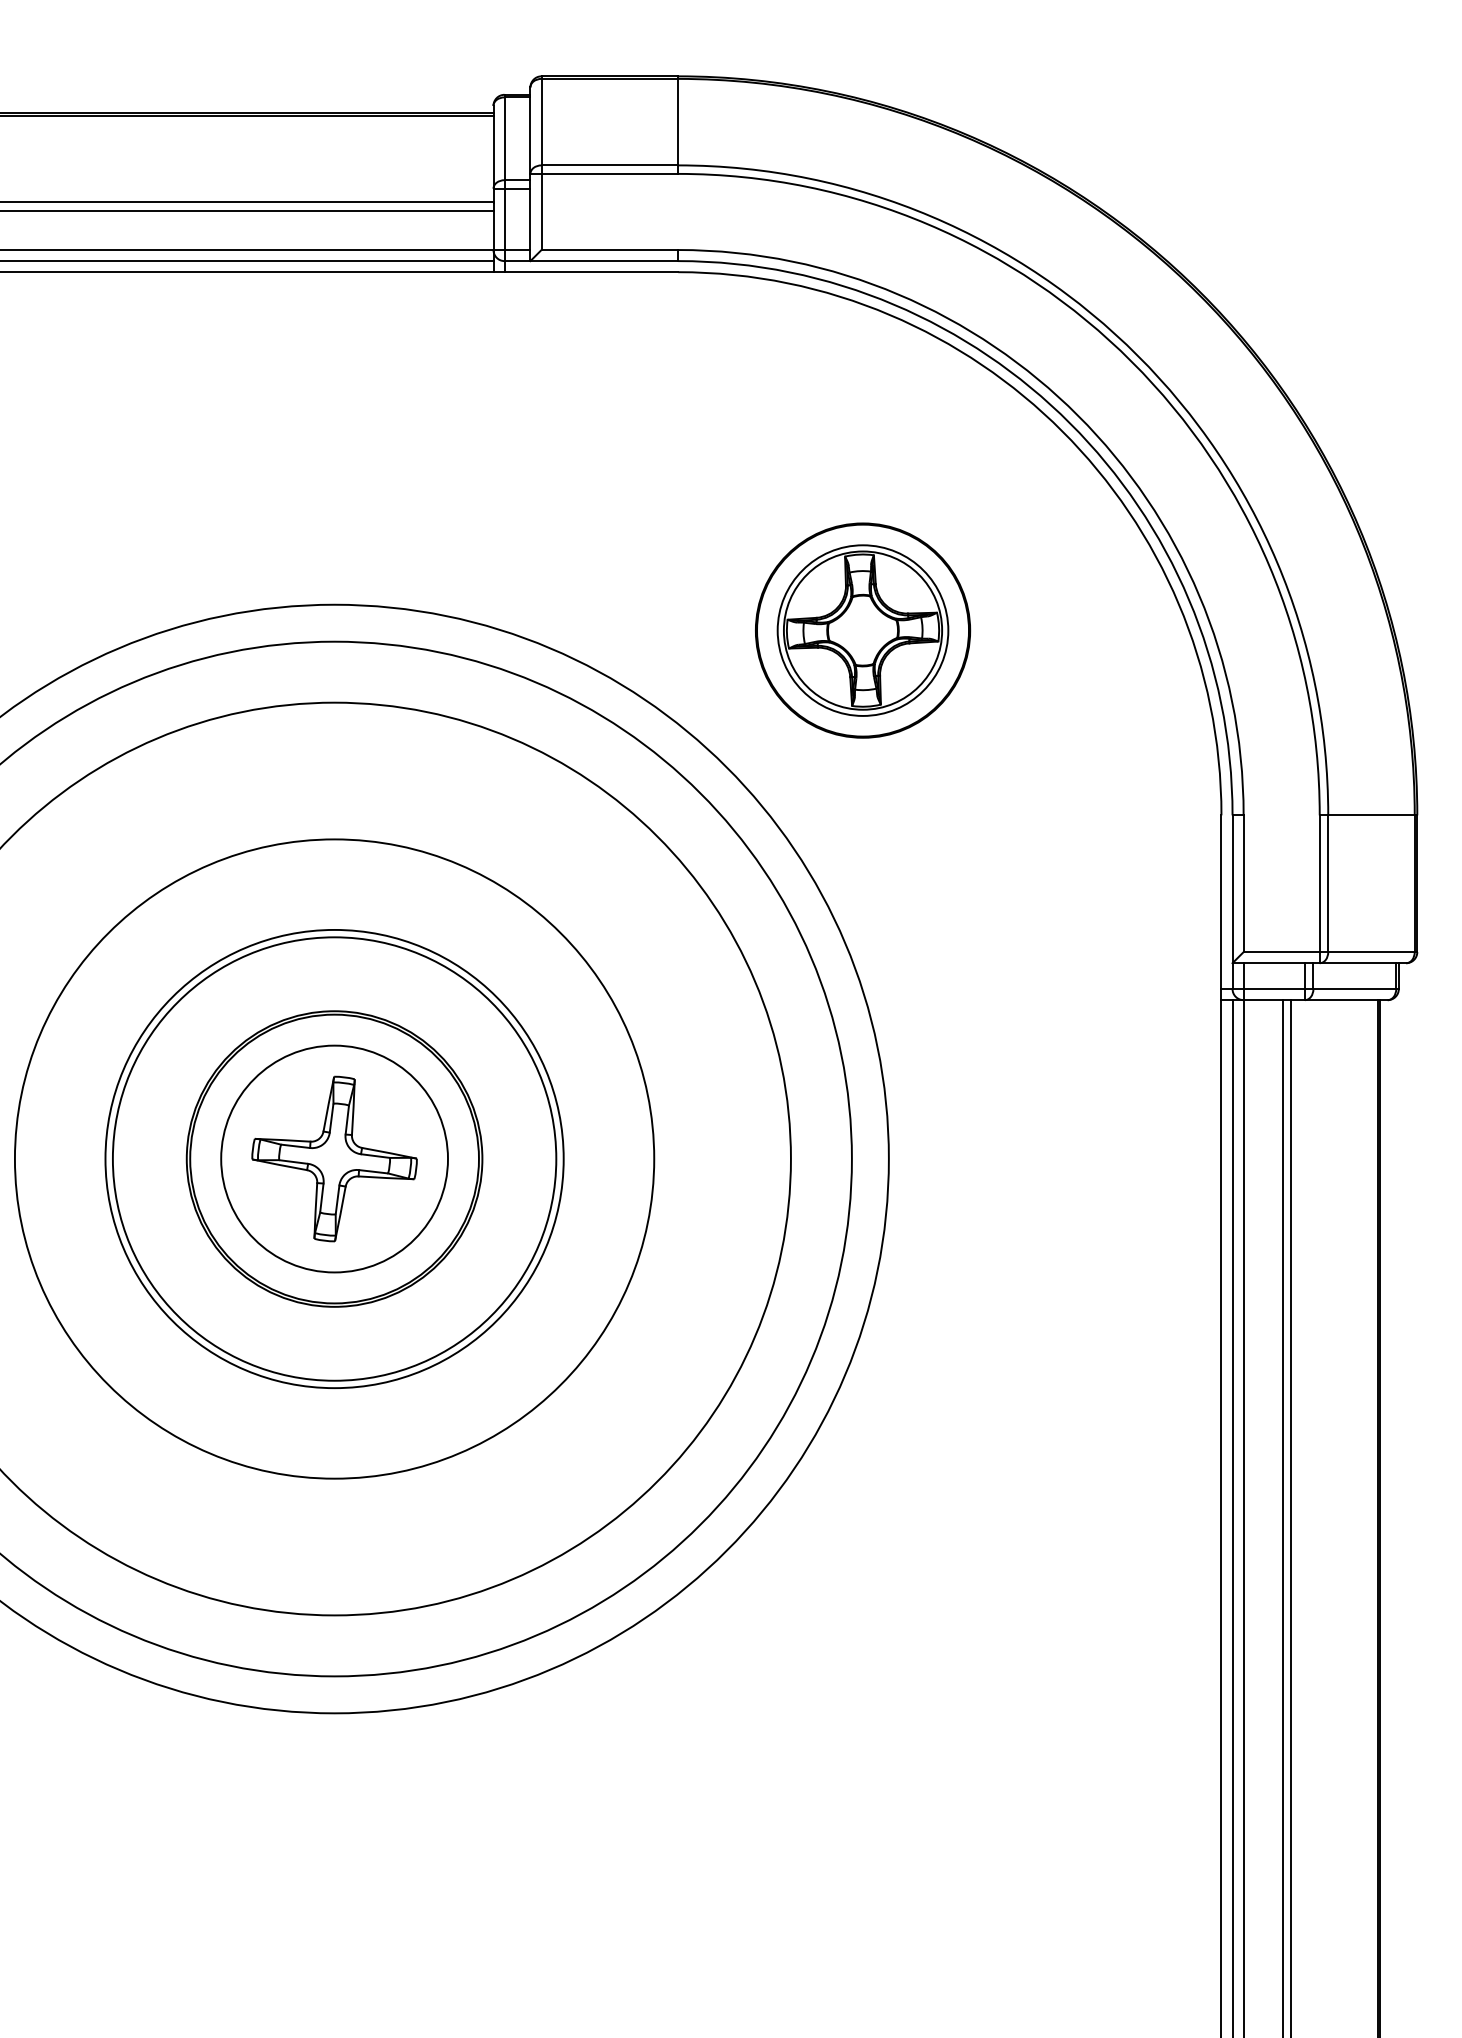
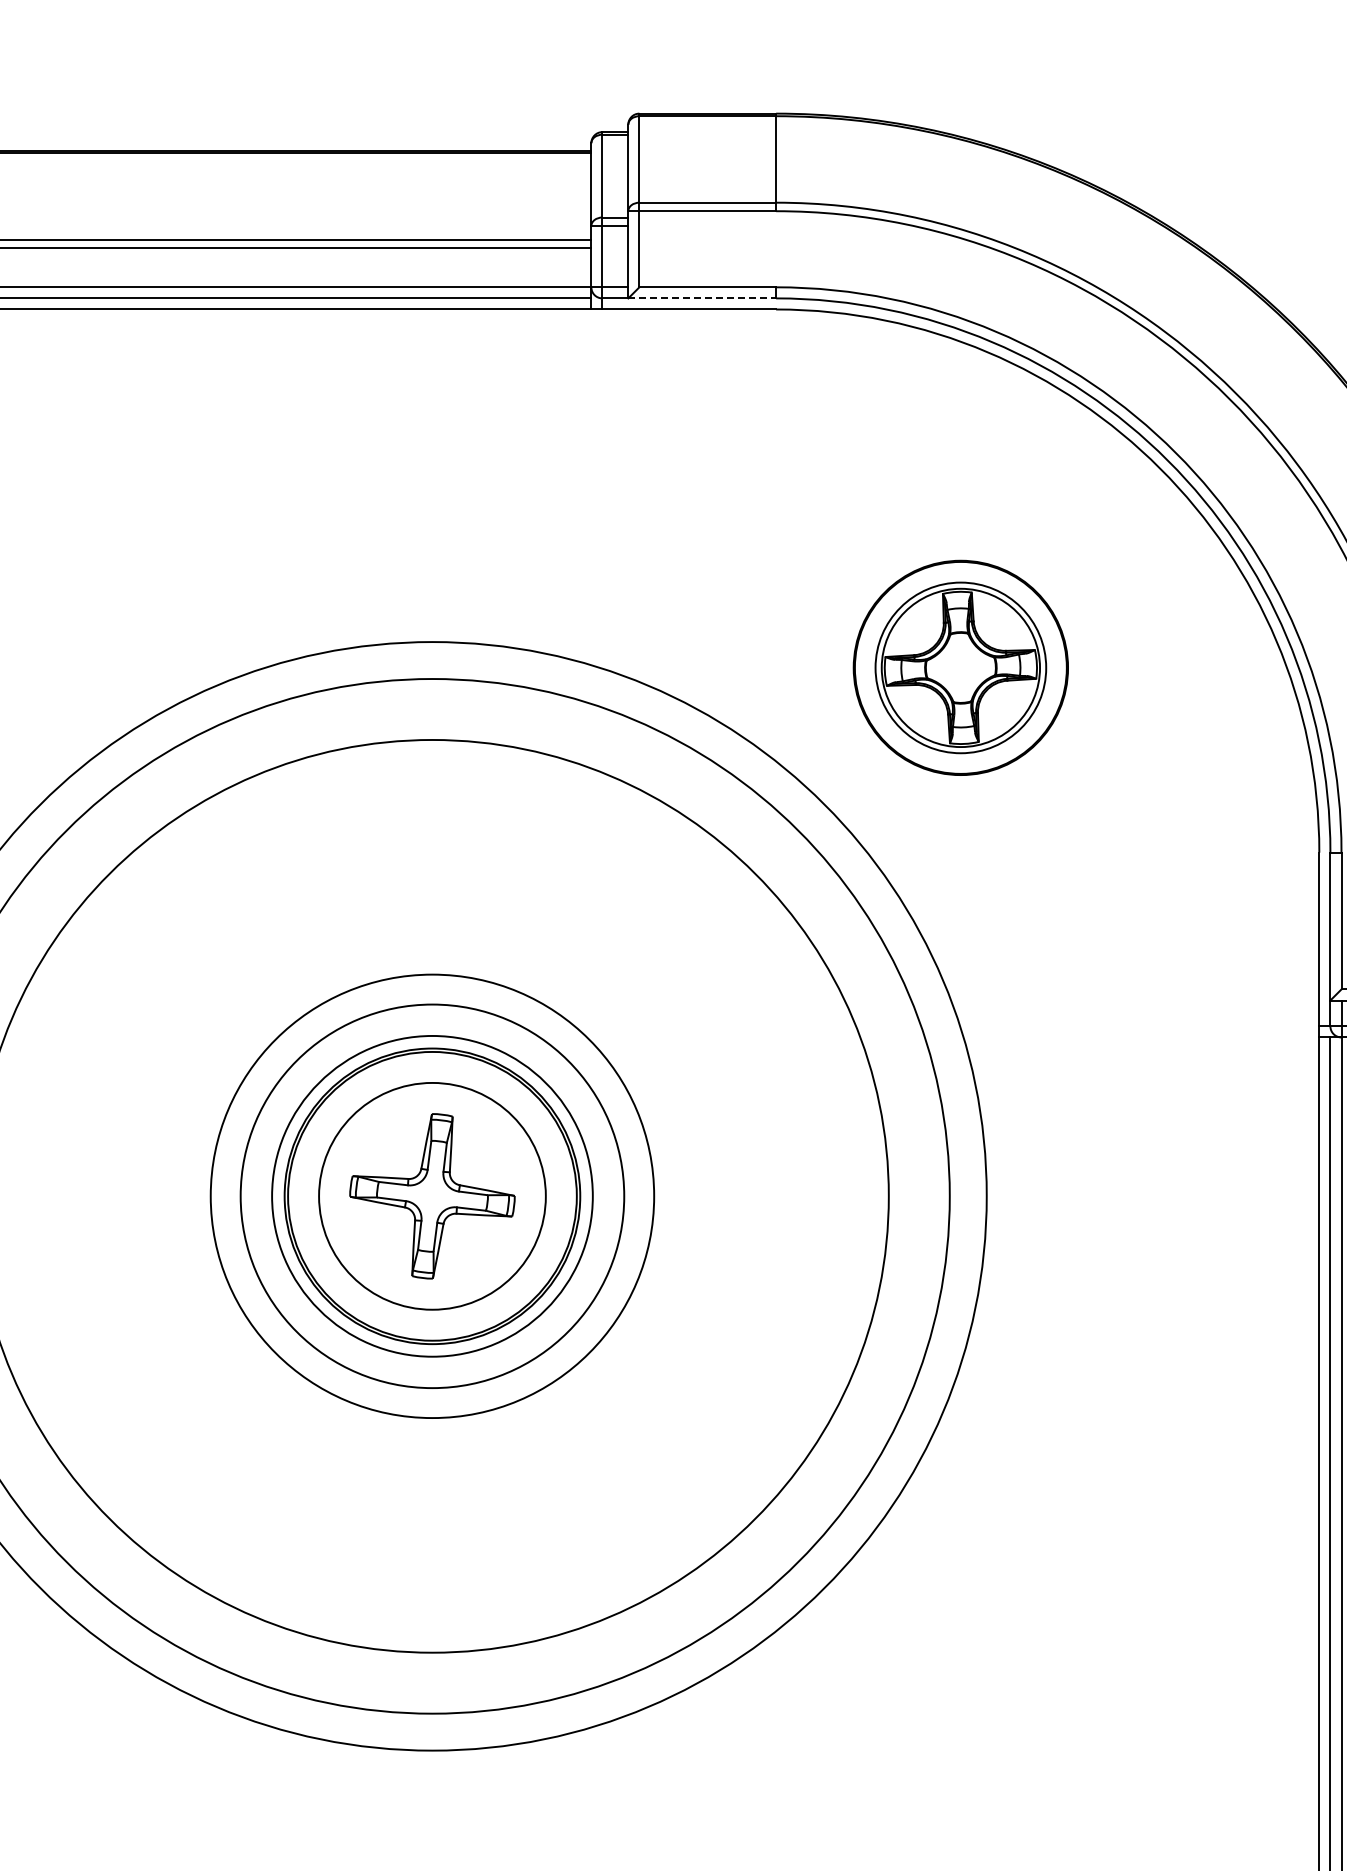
line: (604, 261) -> (702, 298), solid -> dashed
circle: (334, 1158) -> (432, 1195), size x0.6
circle: (334, 1158) -> (432, 1195), size x0.7

